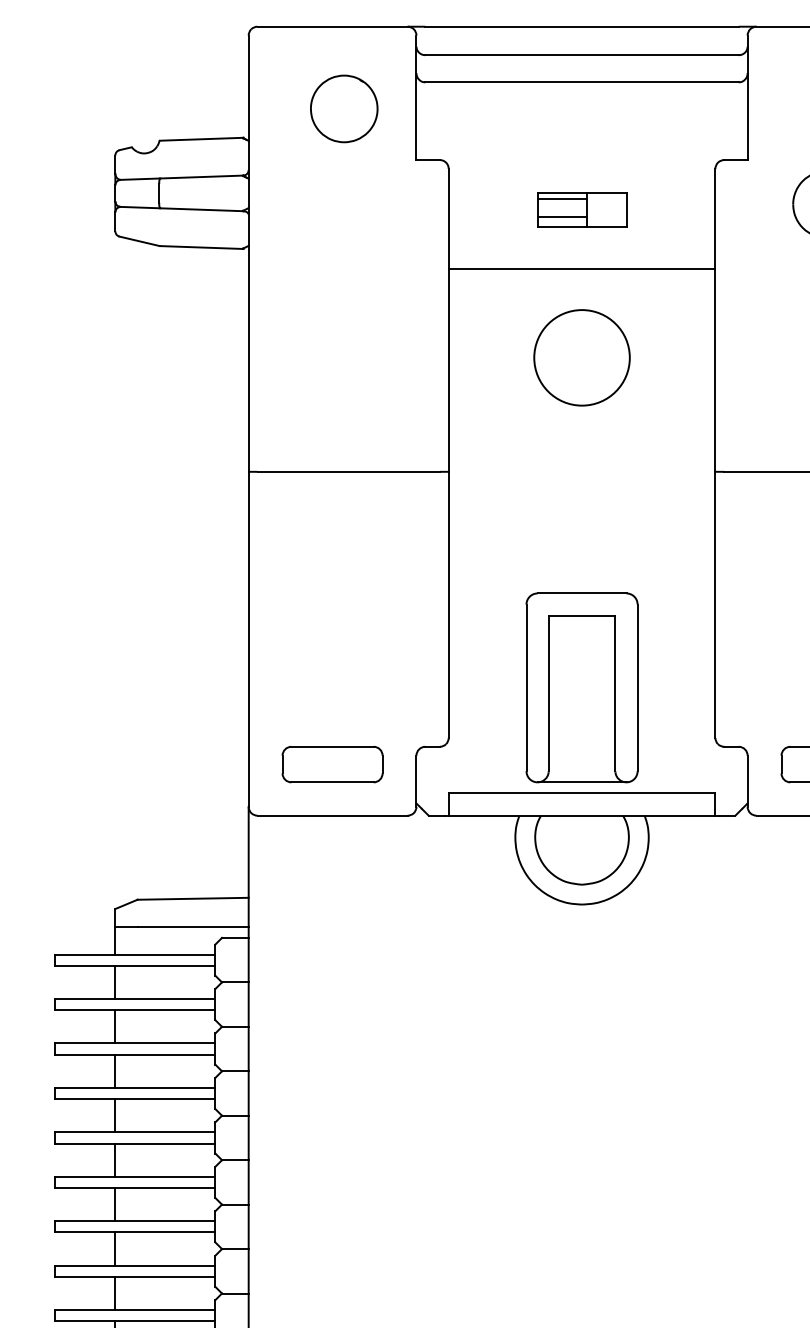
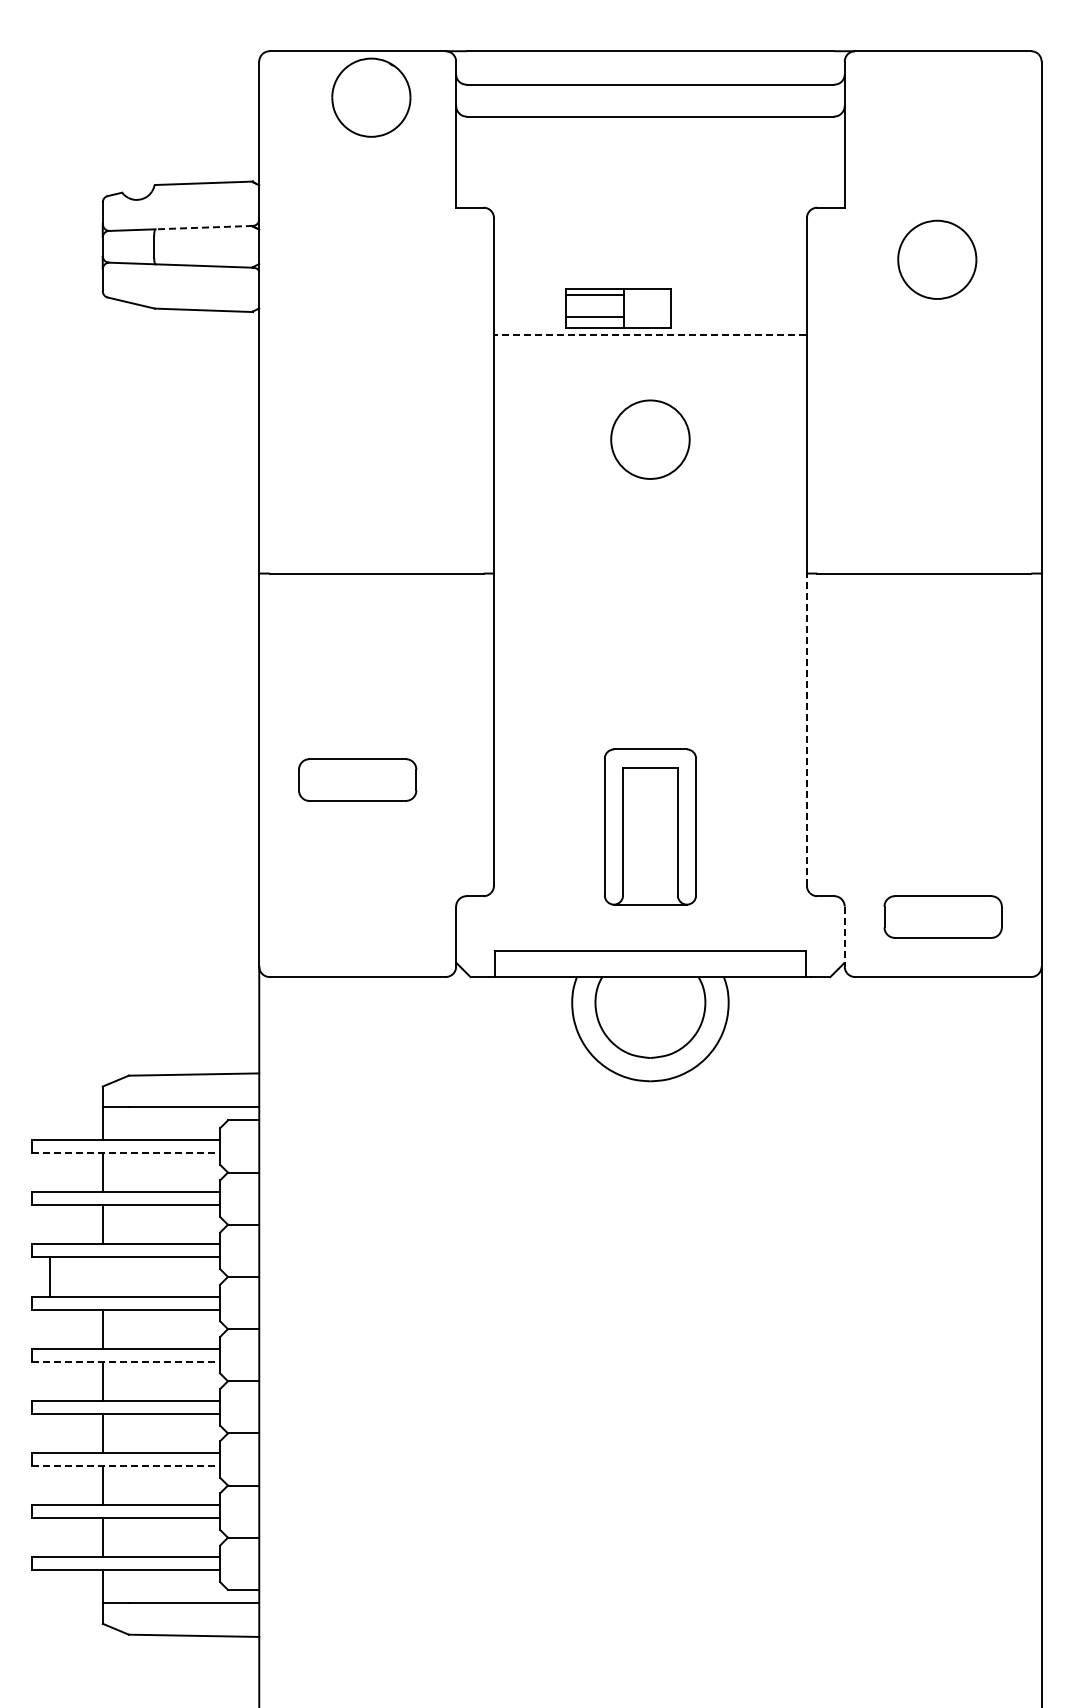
part: (344, 108) -> (371, 97), moved
line: (202, 176) -> (204, 227), solid -> dashed
part: (582, 210) -> (618, 308), moved
line: (582, 268) -> (650, 335), solid -> dashed
circle: (582, 357) -> (650, 439), size x0.7
line: (715, 604) -> (806, 729), solid -> dashed
part: (582, 687) -> (650, 826), size x0.7
part: (332, 764) -> (357, 779), moved
line: (747, 781) -> (844, 936), solid -> dashed
line: (135, 966) -> (126, 1153), solid -> dashed
line: (115, 1070) -> (49, 1276), moved
line: (135, 1143) -> (126, 1361), solid -> dashed
line: (135, 1232) -> (126, 1466), solid -> dashed

